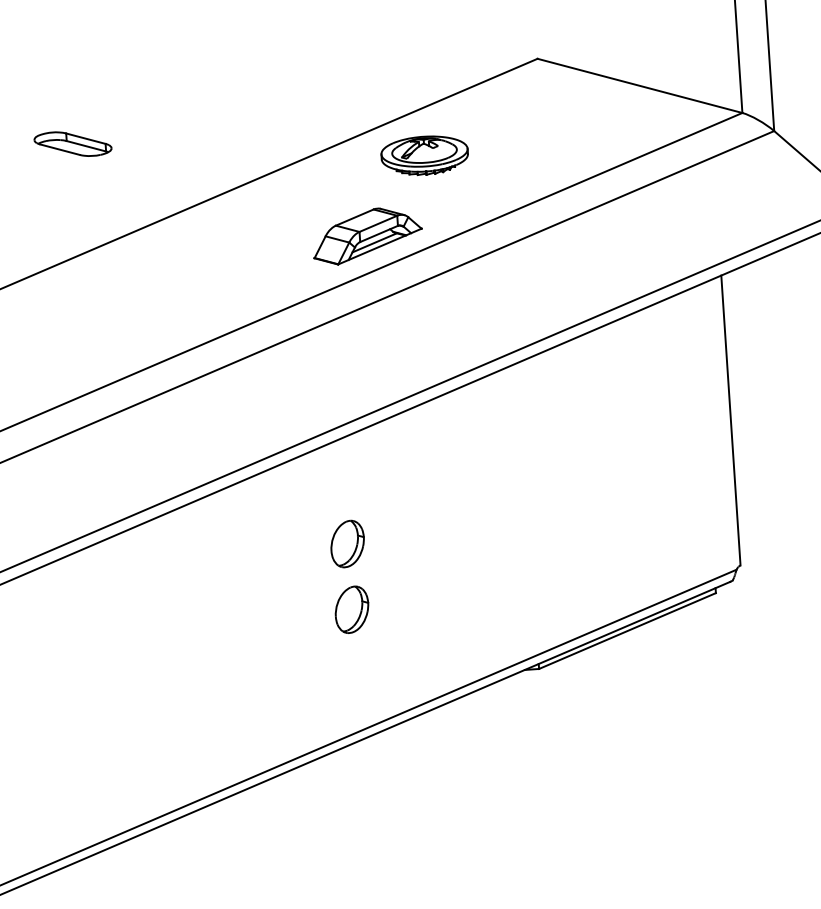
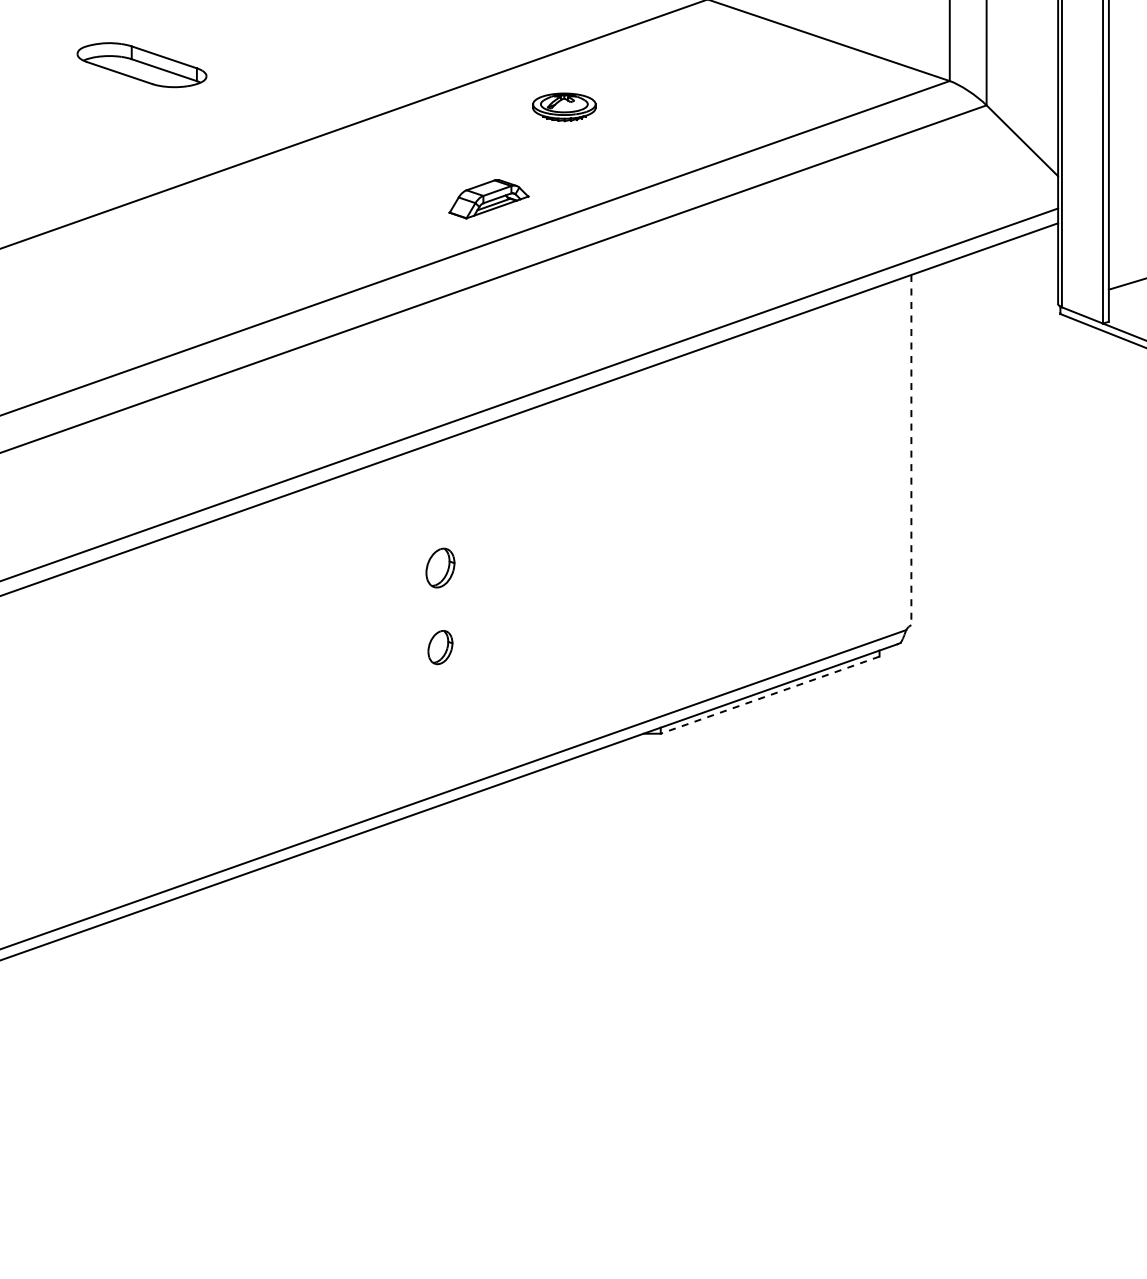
part: (72, 143) -> (141, 64), size x1.4
part: (425, 156) -> (564, 107), size x0.6
part: (367, 236) -> (488, 199), size x0.6
line: (731, 420) -> (911, 450), solid -> dashed
part: (347, 543) -> (440, 567), size x0.7
part: (352, 609) -> (440, 647), size x0.6
line: (627, 631) -> (770, 695), solid -> dashed

